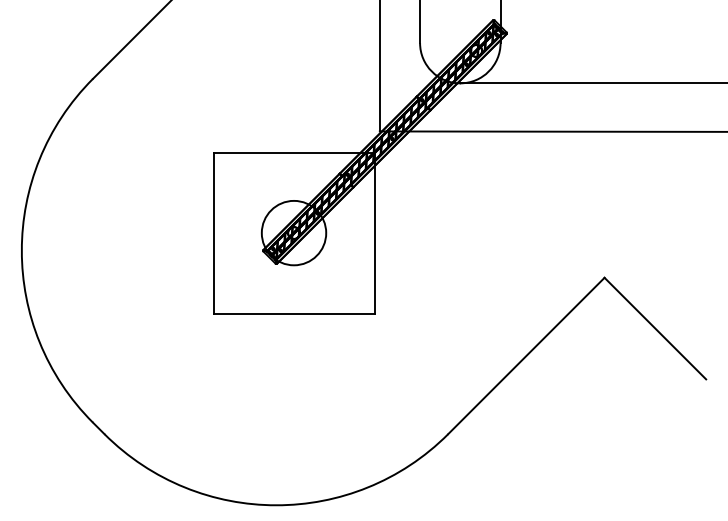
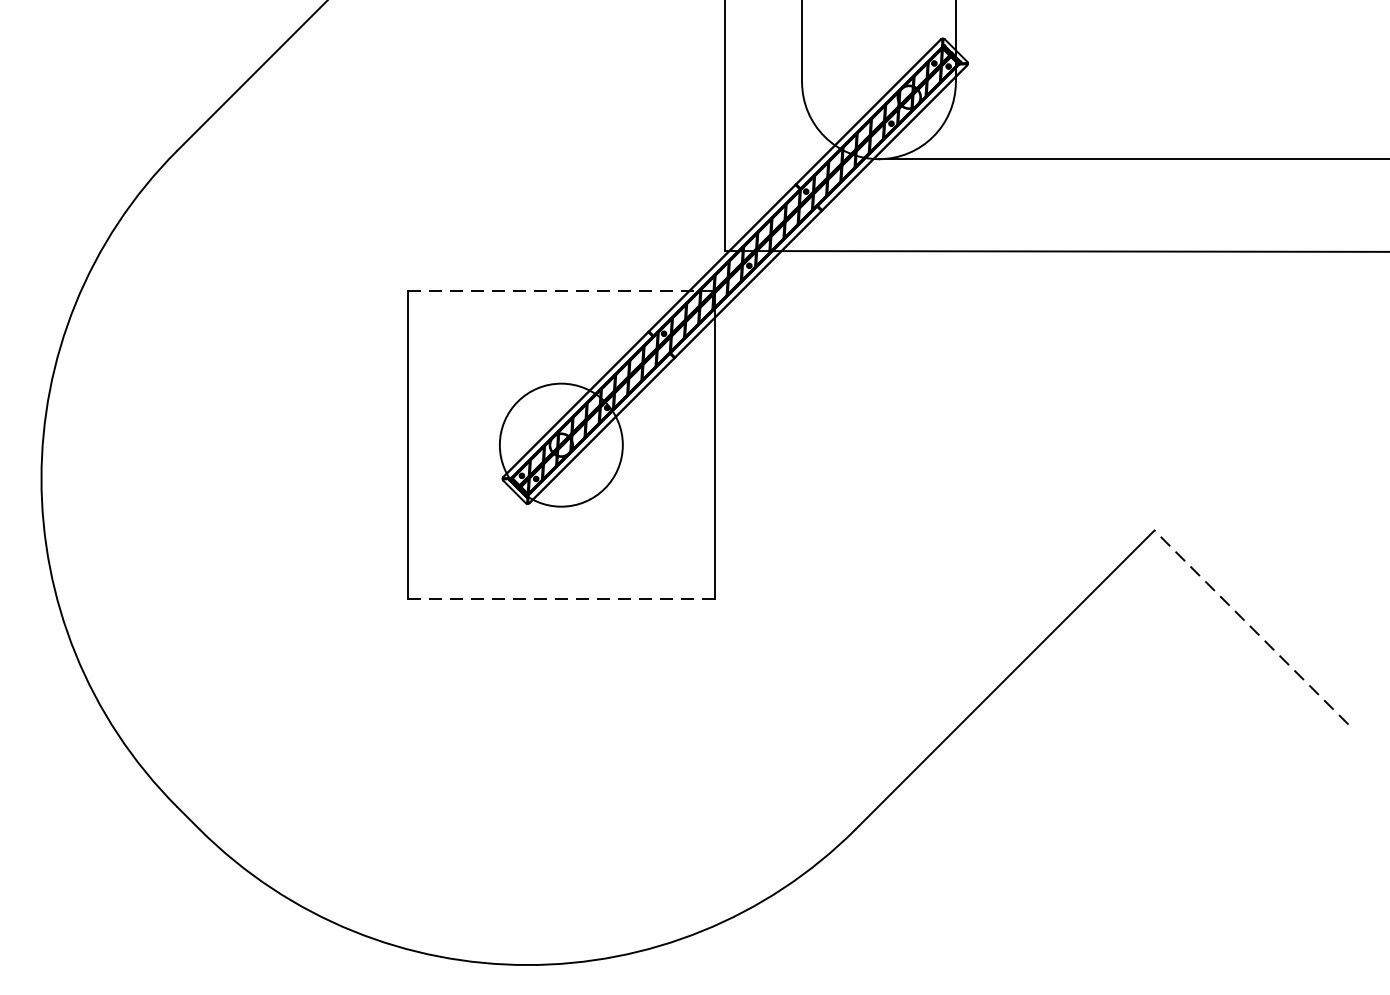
line: (294, 152) -> (562, 291), solid -> dashed
line: (294, 313) -> (562, 598), solid -> dashed
line: (655, 328) -> (1251, 627), solid -> dashed

